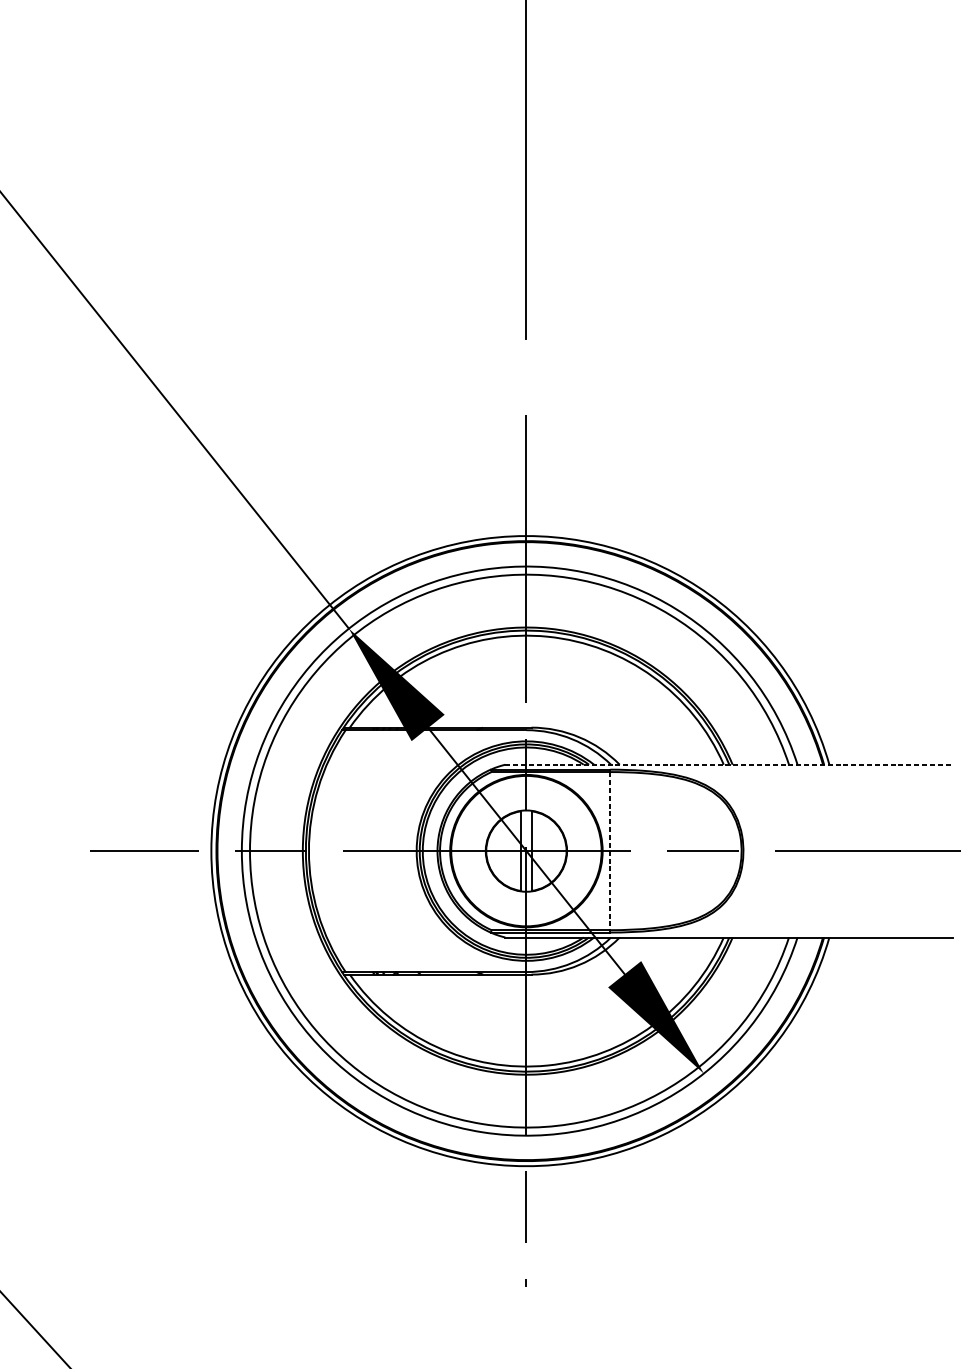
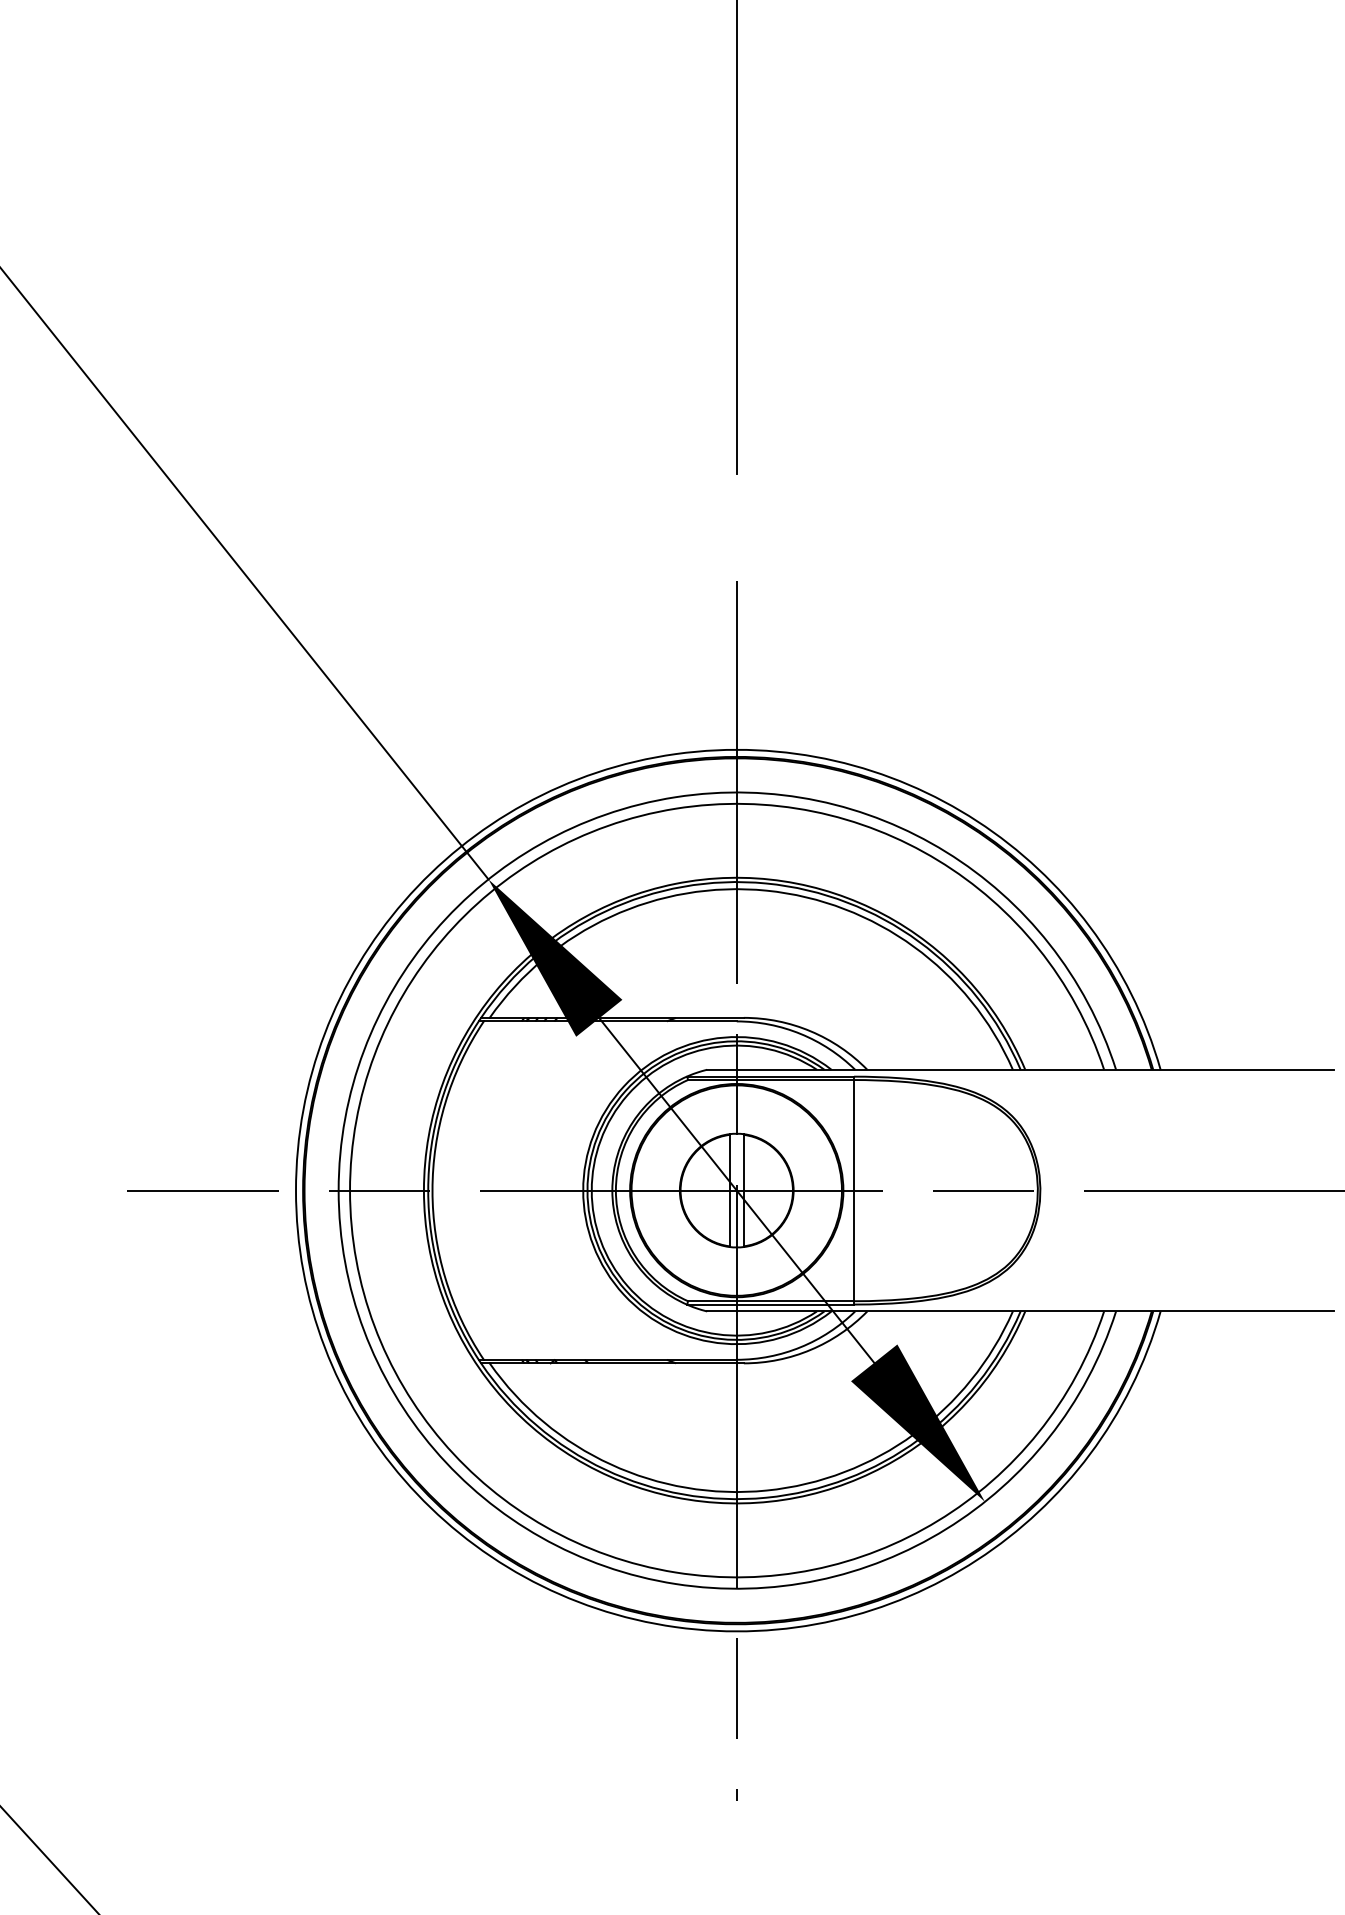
line: (729, 764) -> (1021, 1069), dashed -> solid
line: (610, 851) -> (854, 1190), dashed -> solid

